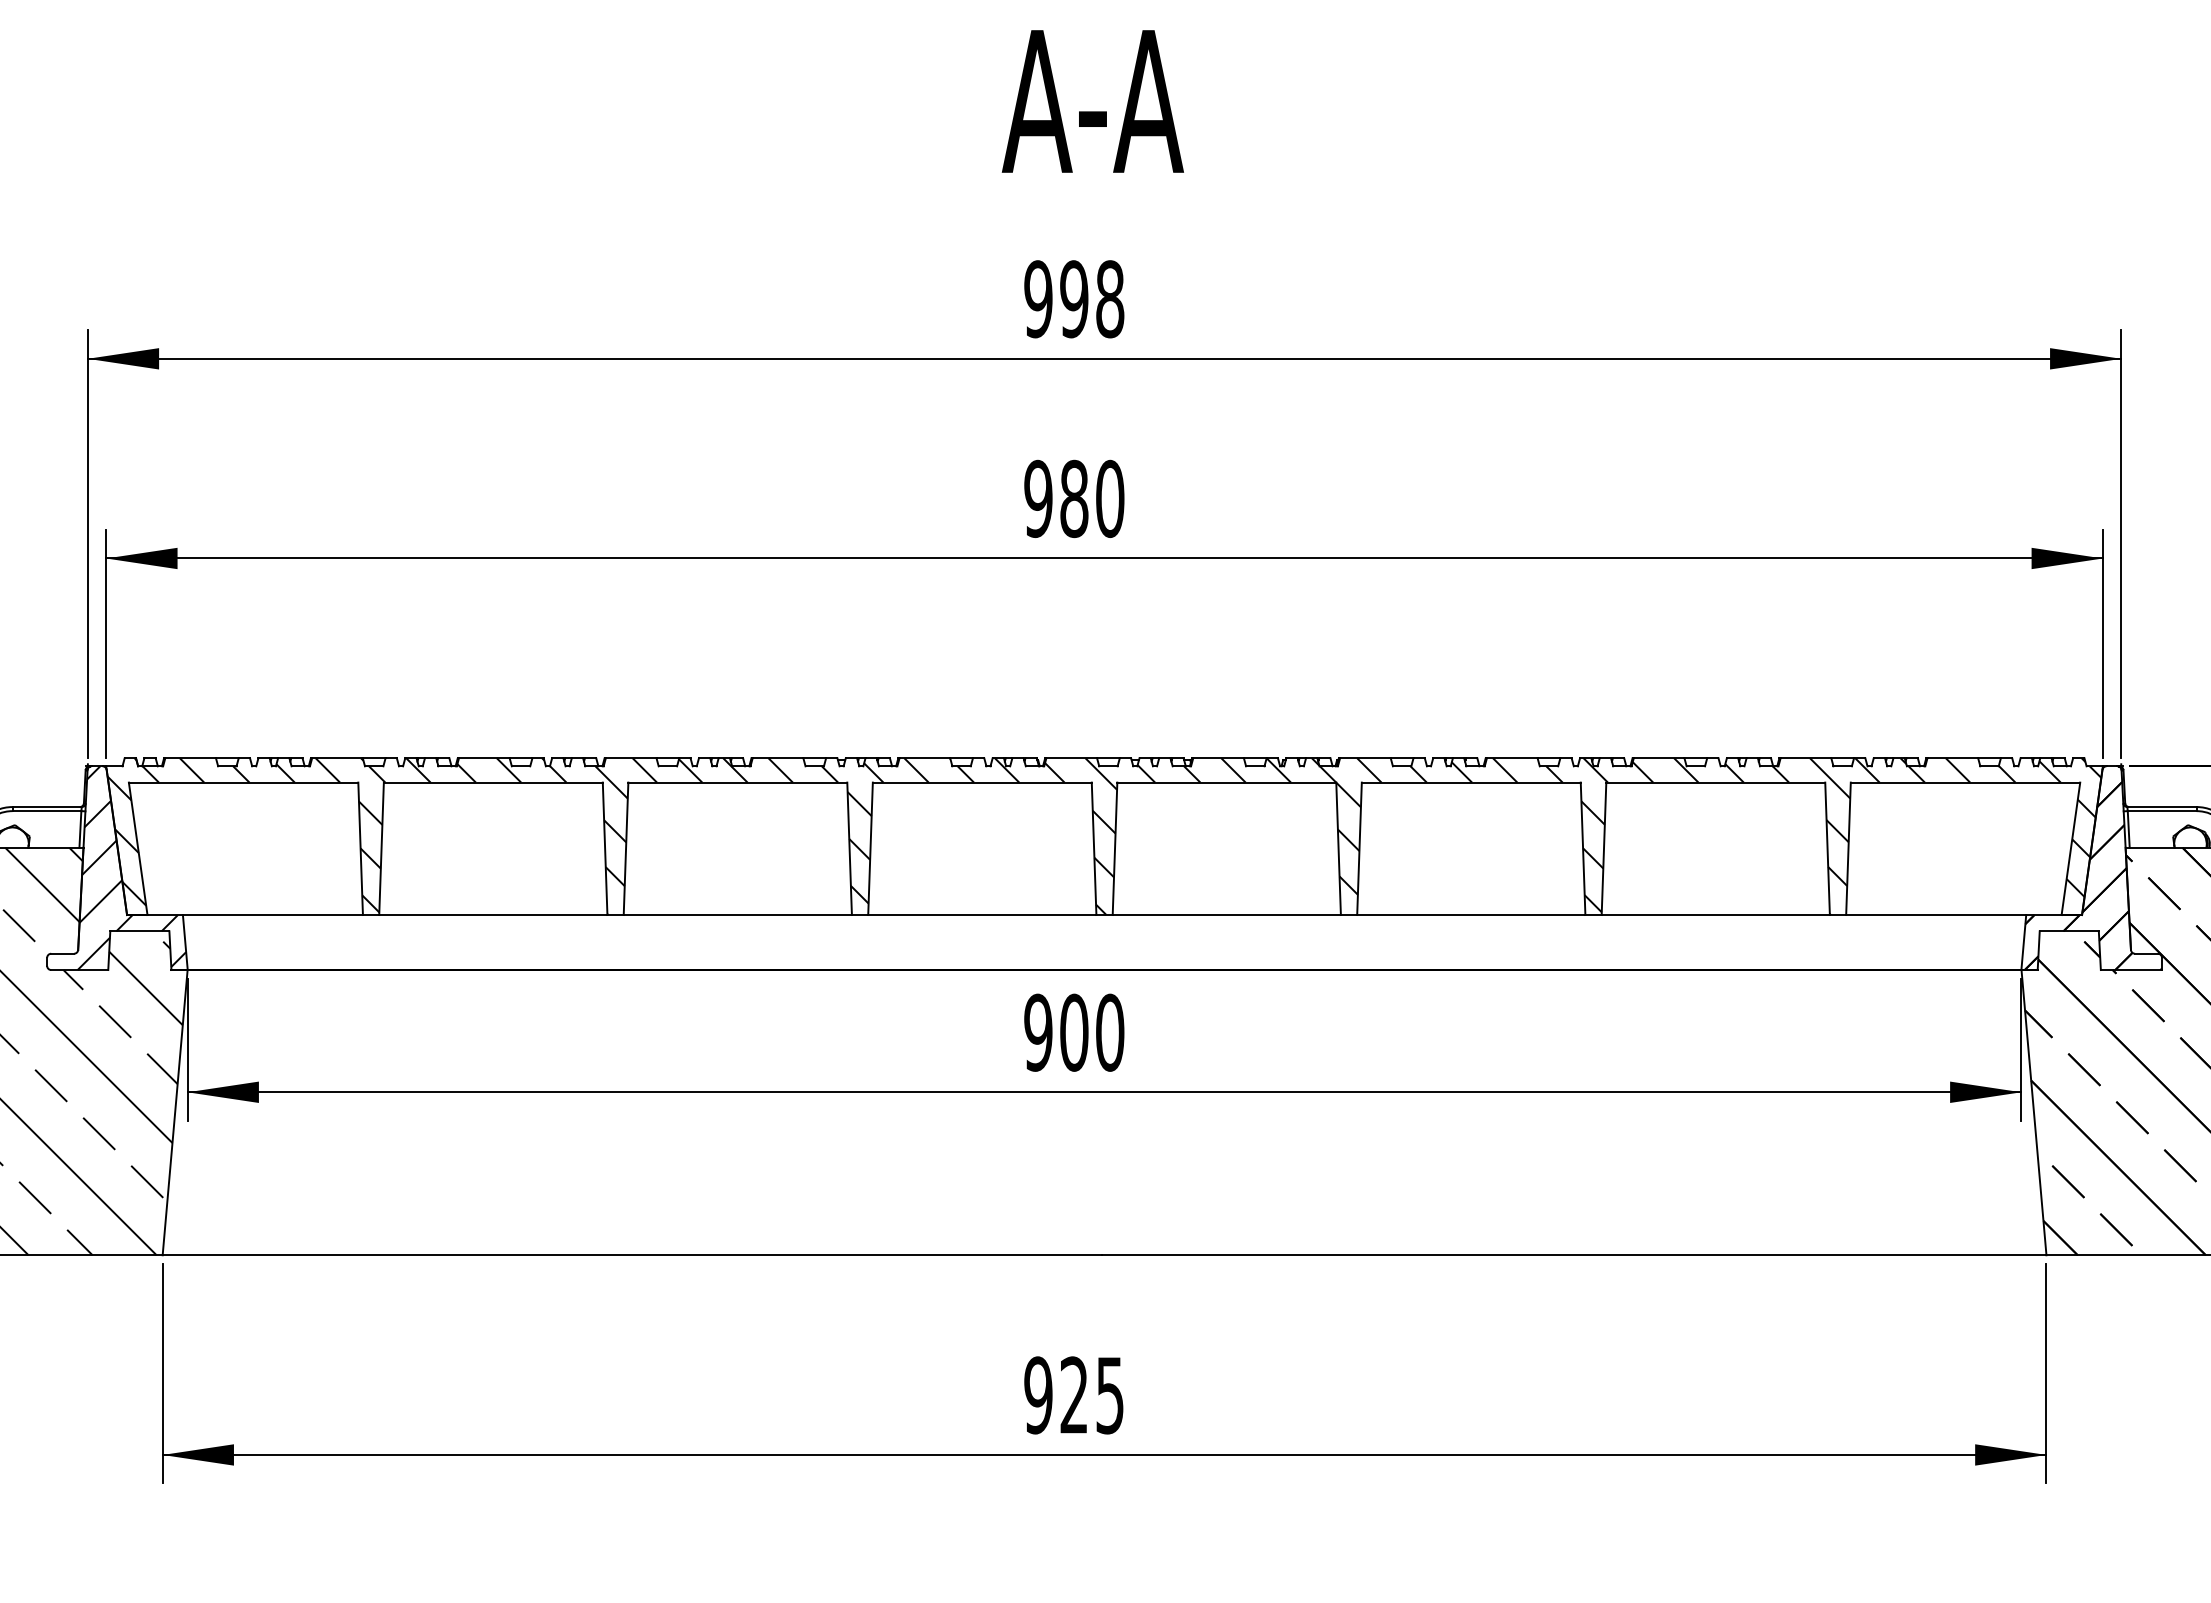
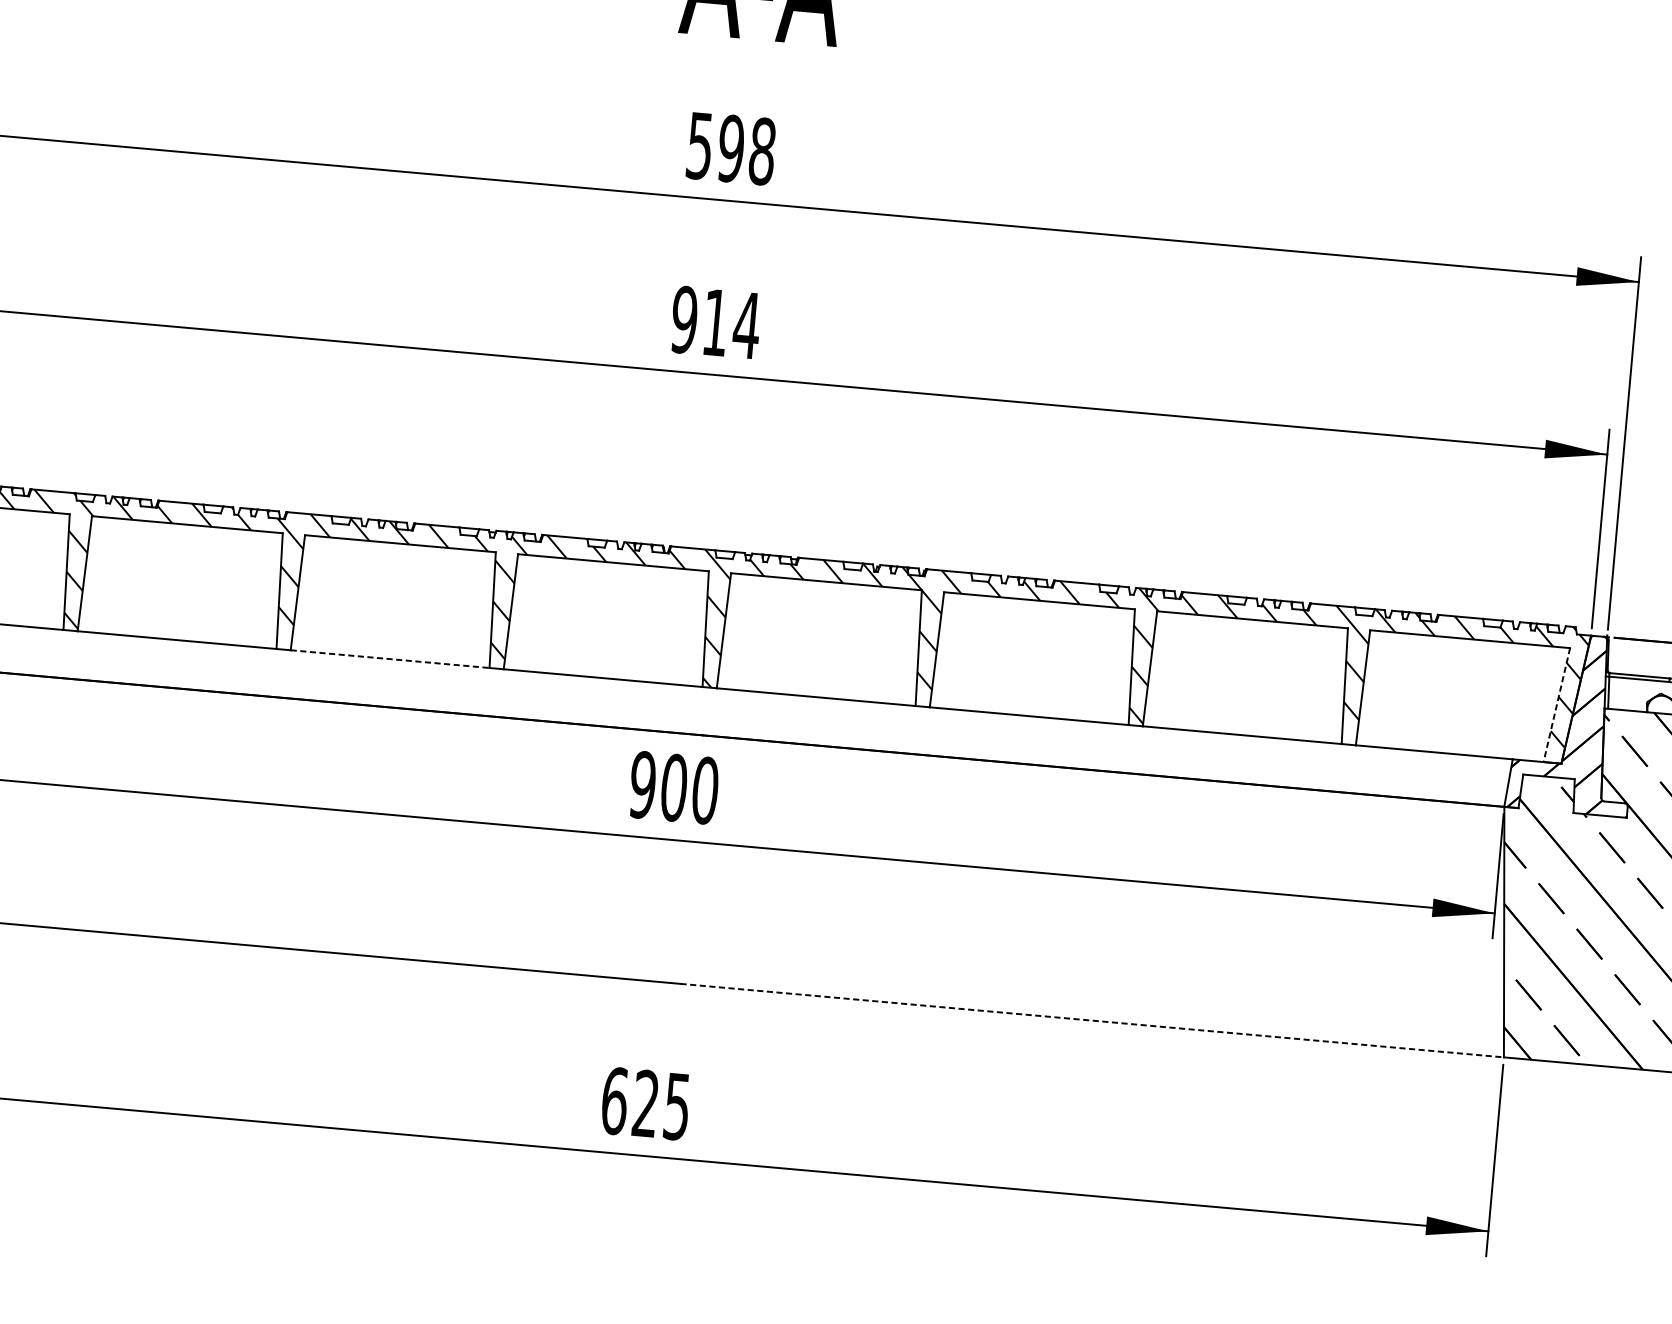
text: (1038, 299) -> (699, 146), 998 -> 598
text: (1092, 498) -> (731, 323), 980 -> 914
line: (2070, 848) -> (1556, 704), solid -> dashed
line: (738, 915) -> (390, 659), solid -> dashed
line: (1574, 1255) -> (1092, 1020), solid -> dashed
text: (1038, 1395) -> (614, 1101), 925 -> 625

